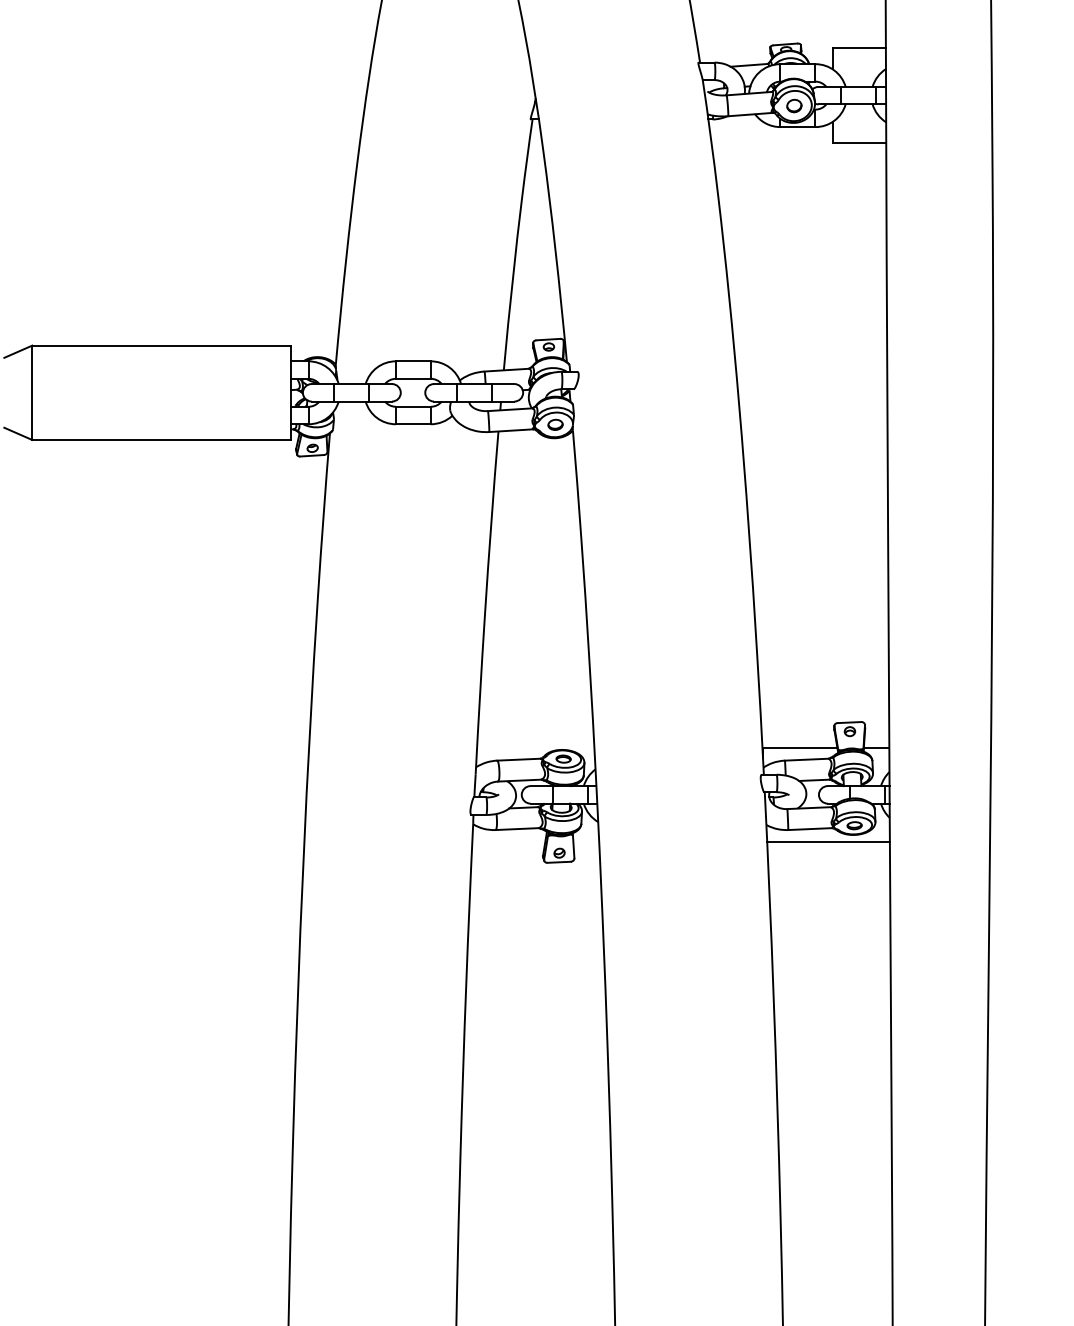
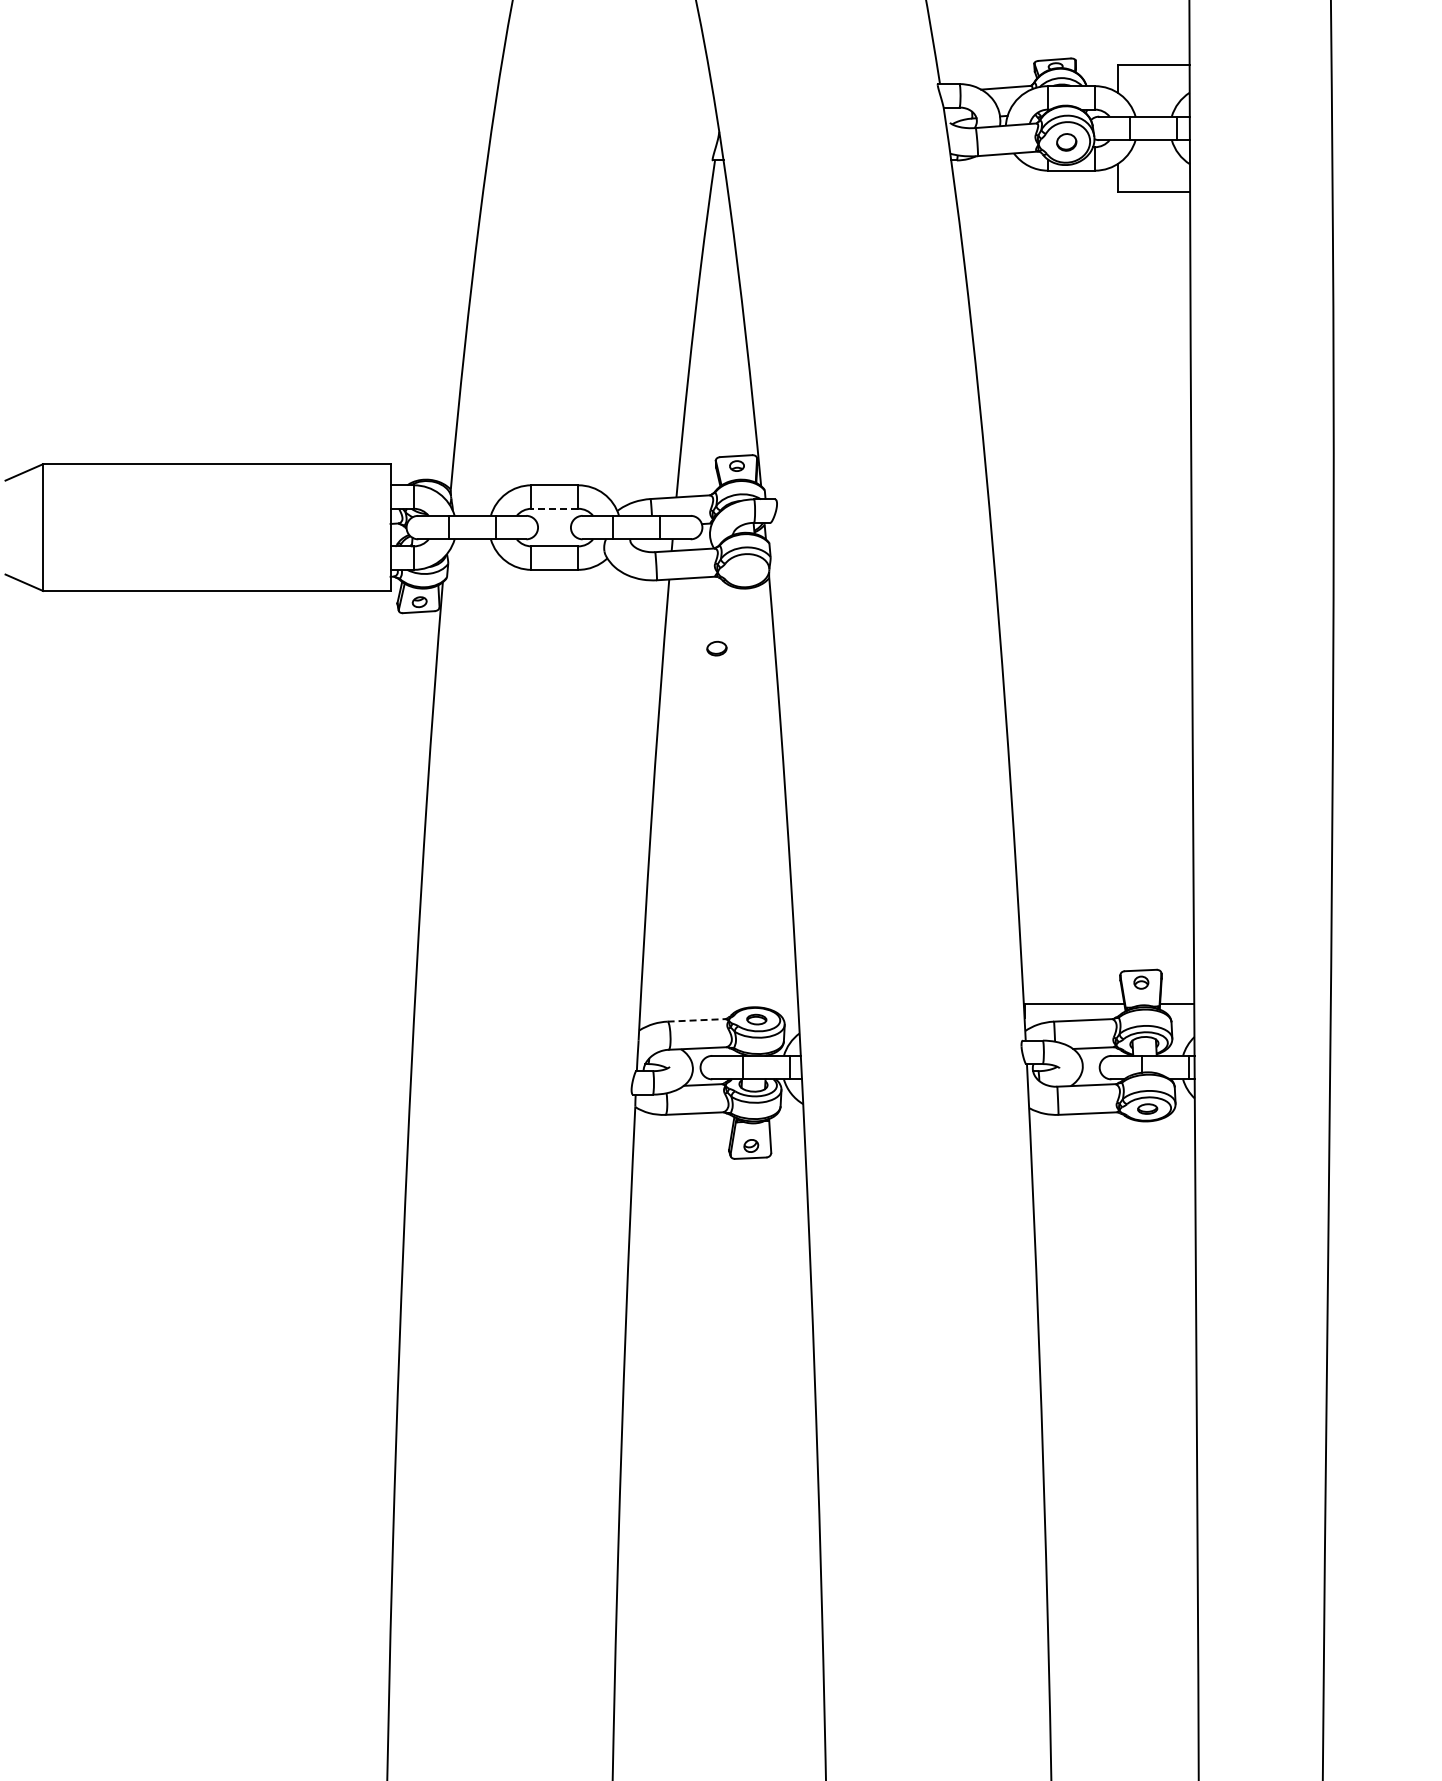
line: (413, 378) -> (554, 508), solid -> dashed
part: (555, 424) -> (716, 648), moved
line: (518, 759) -> (696, 1020), solid -> dashed
line: (828, 842) -> (1112, 1131), removed

